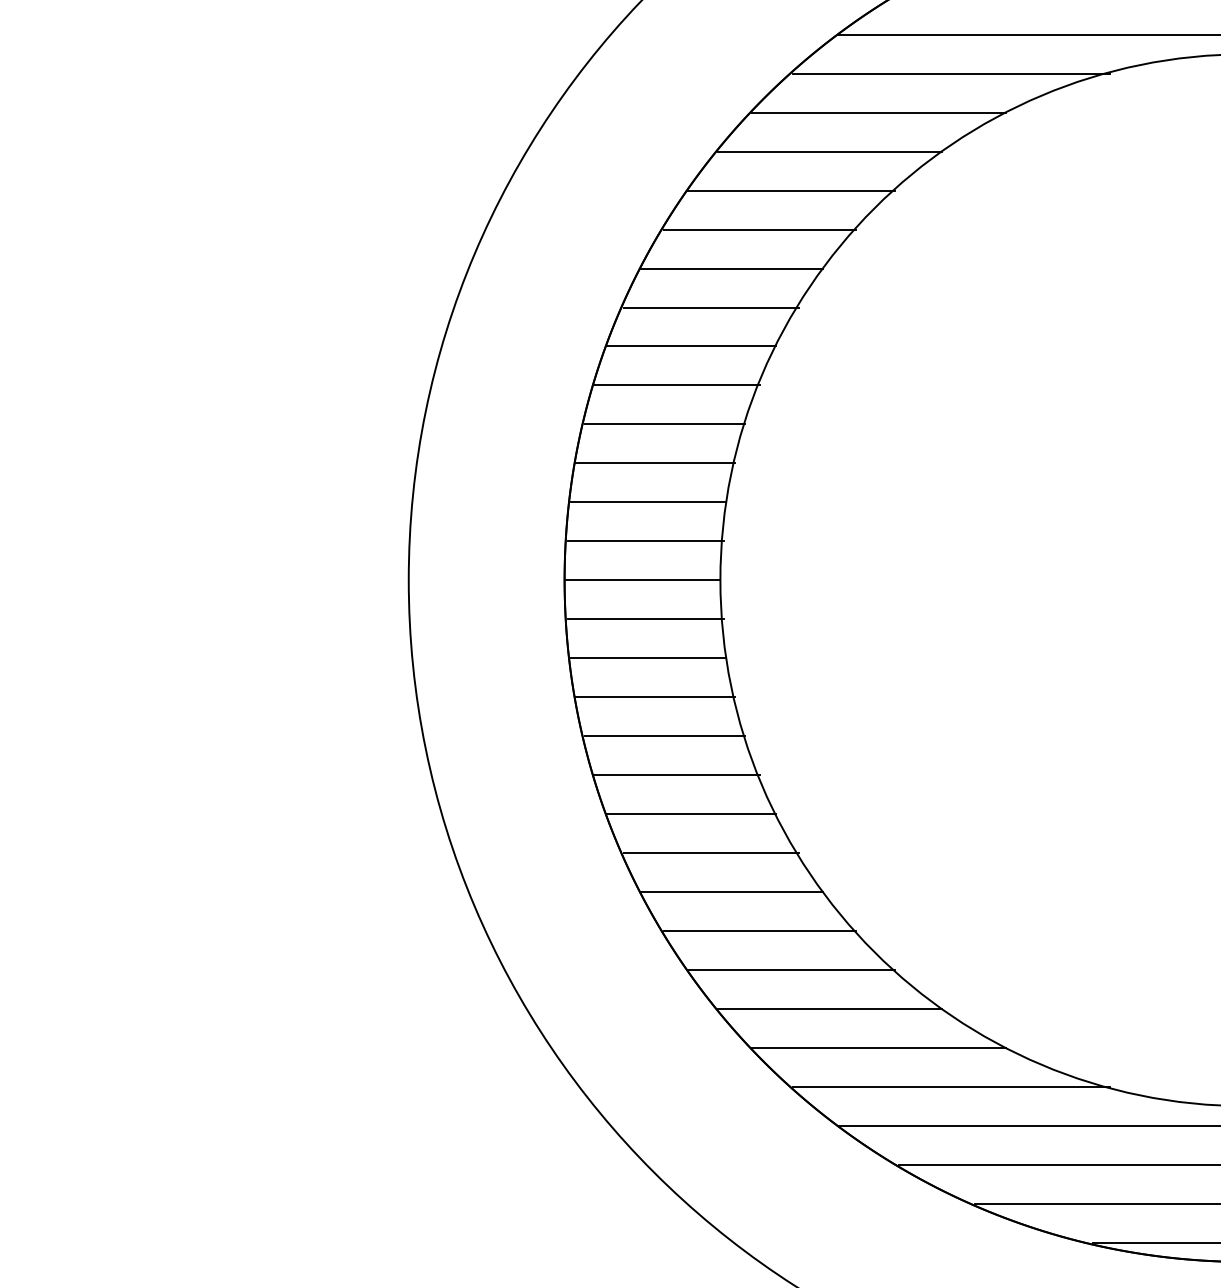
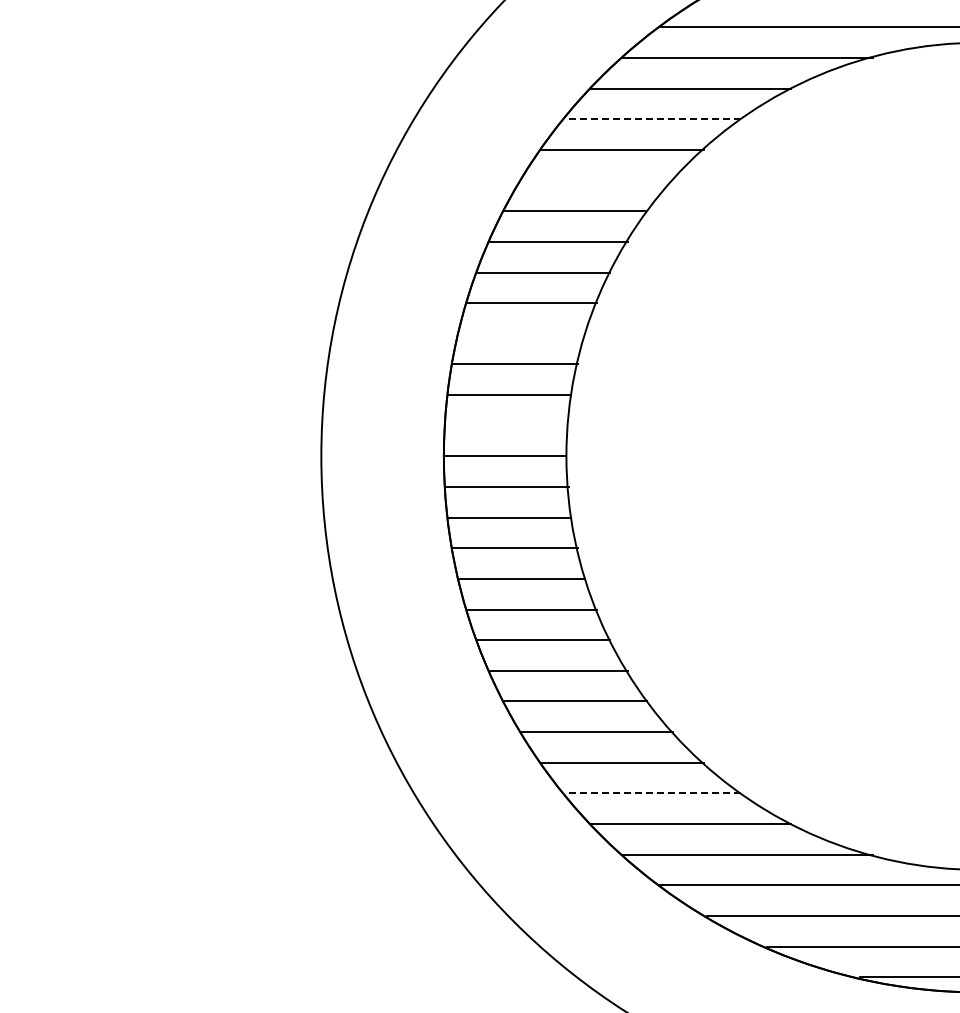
line: (829, 151) -> (652, 119), solid -> dashed
line: (759, 229) -> (597, 180), removed
line: (664, 423) -> (522, 333), removed
line: (645, 540) -> (507, 425), removed
line: (829, 1008) -> (652, 793), solid -> dashed

